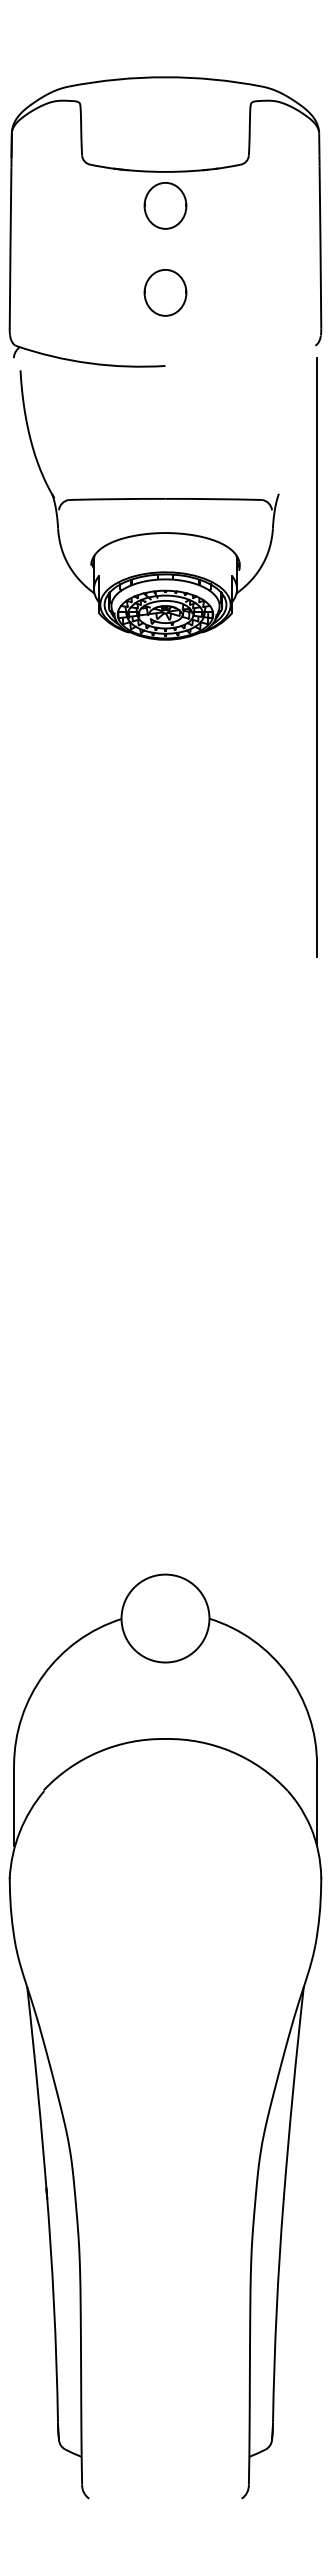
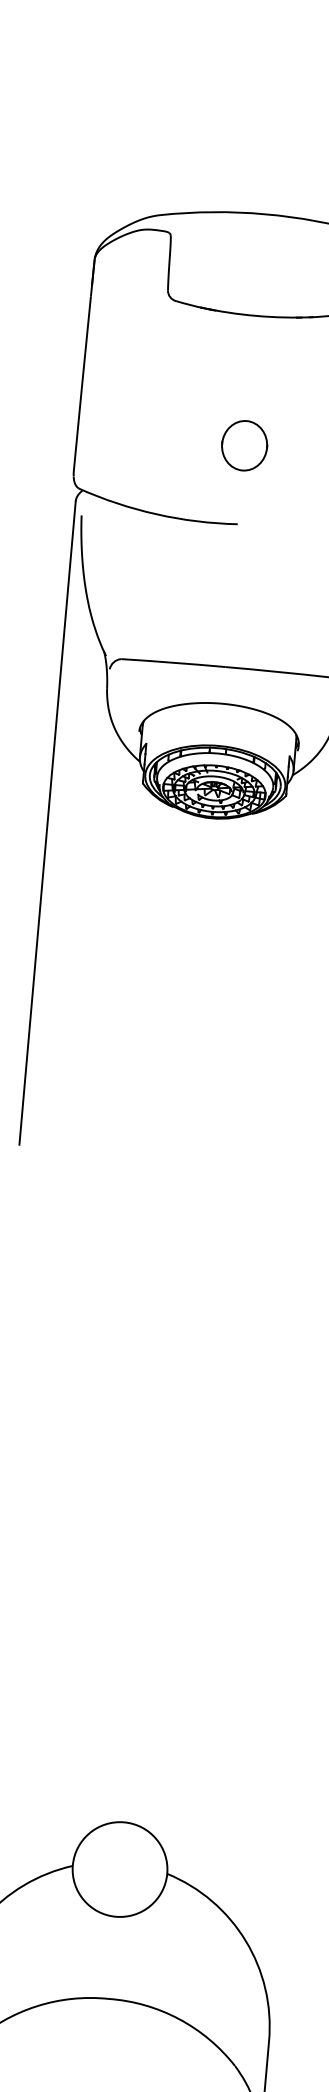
part: (165, 205) -> (252, 351), removed
line: (13, 657) -> (47, 823), added

